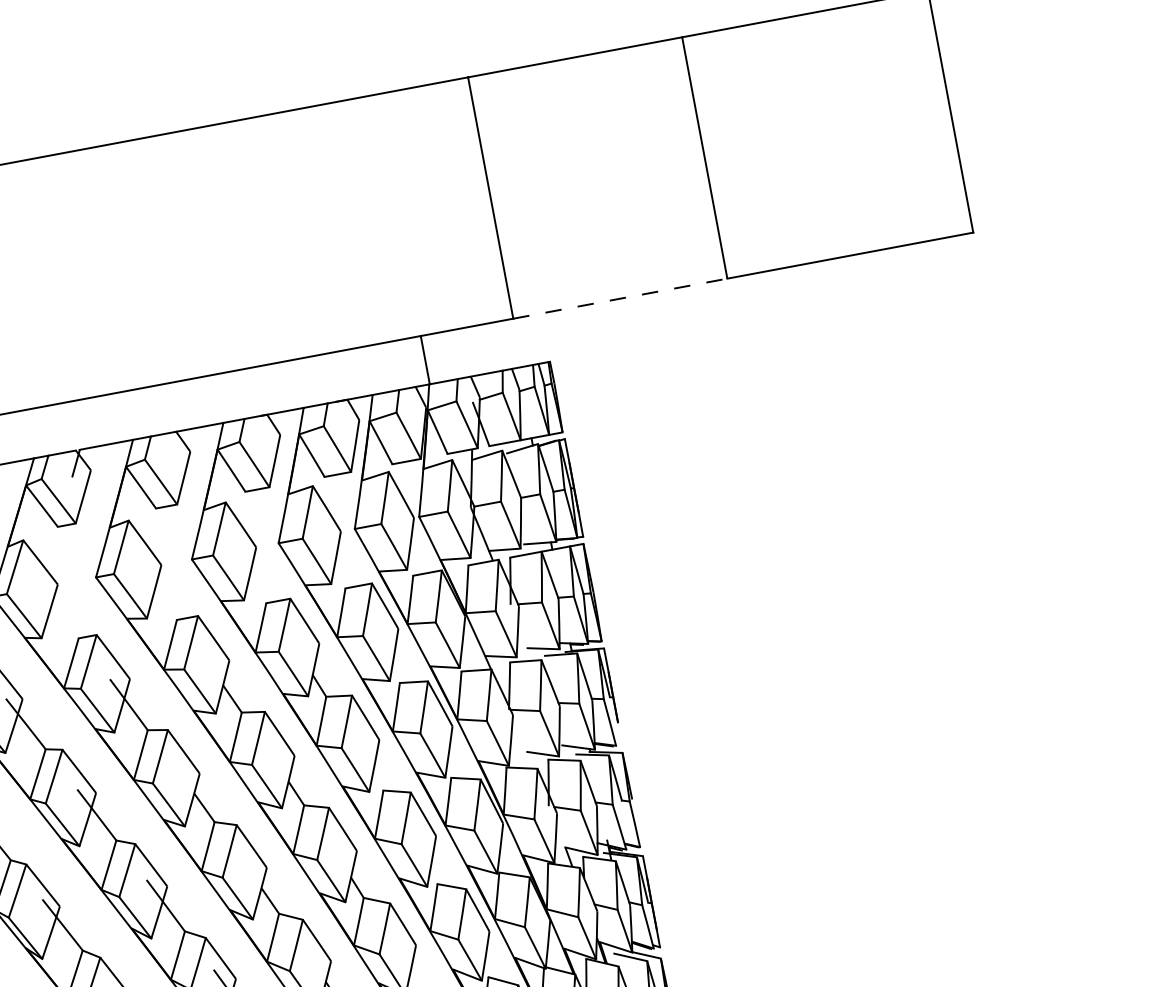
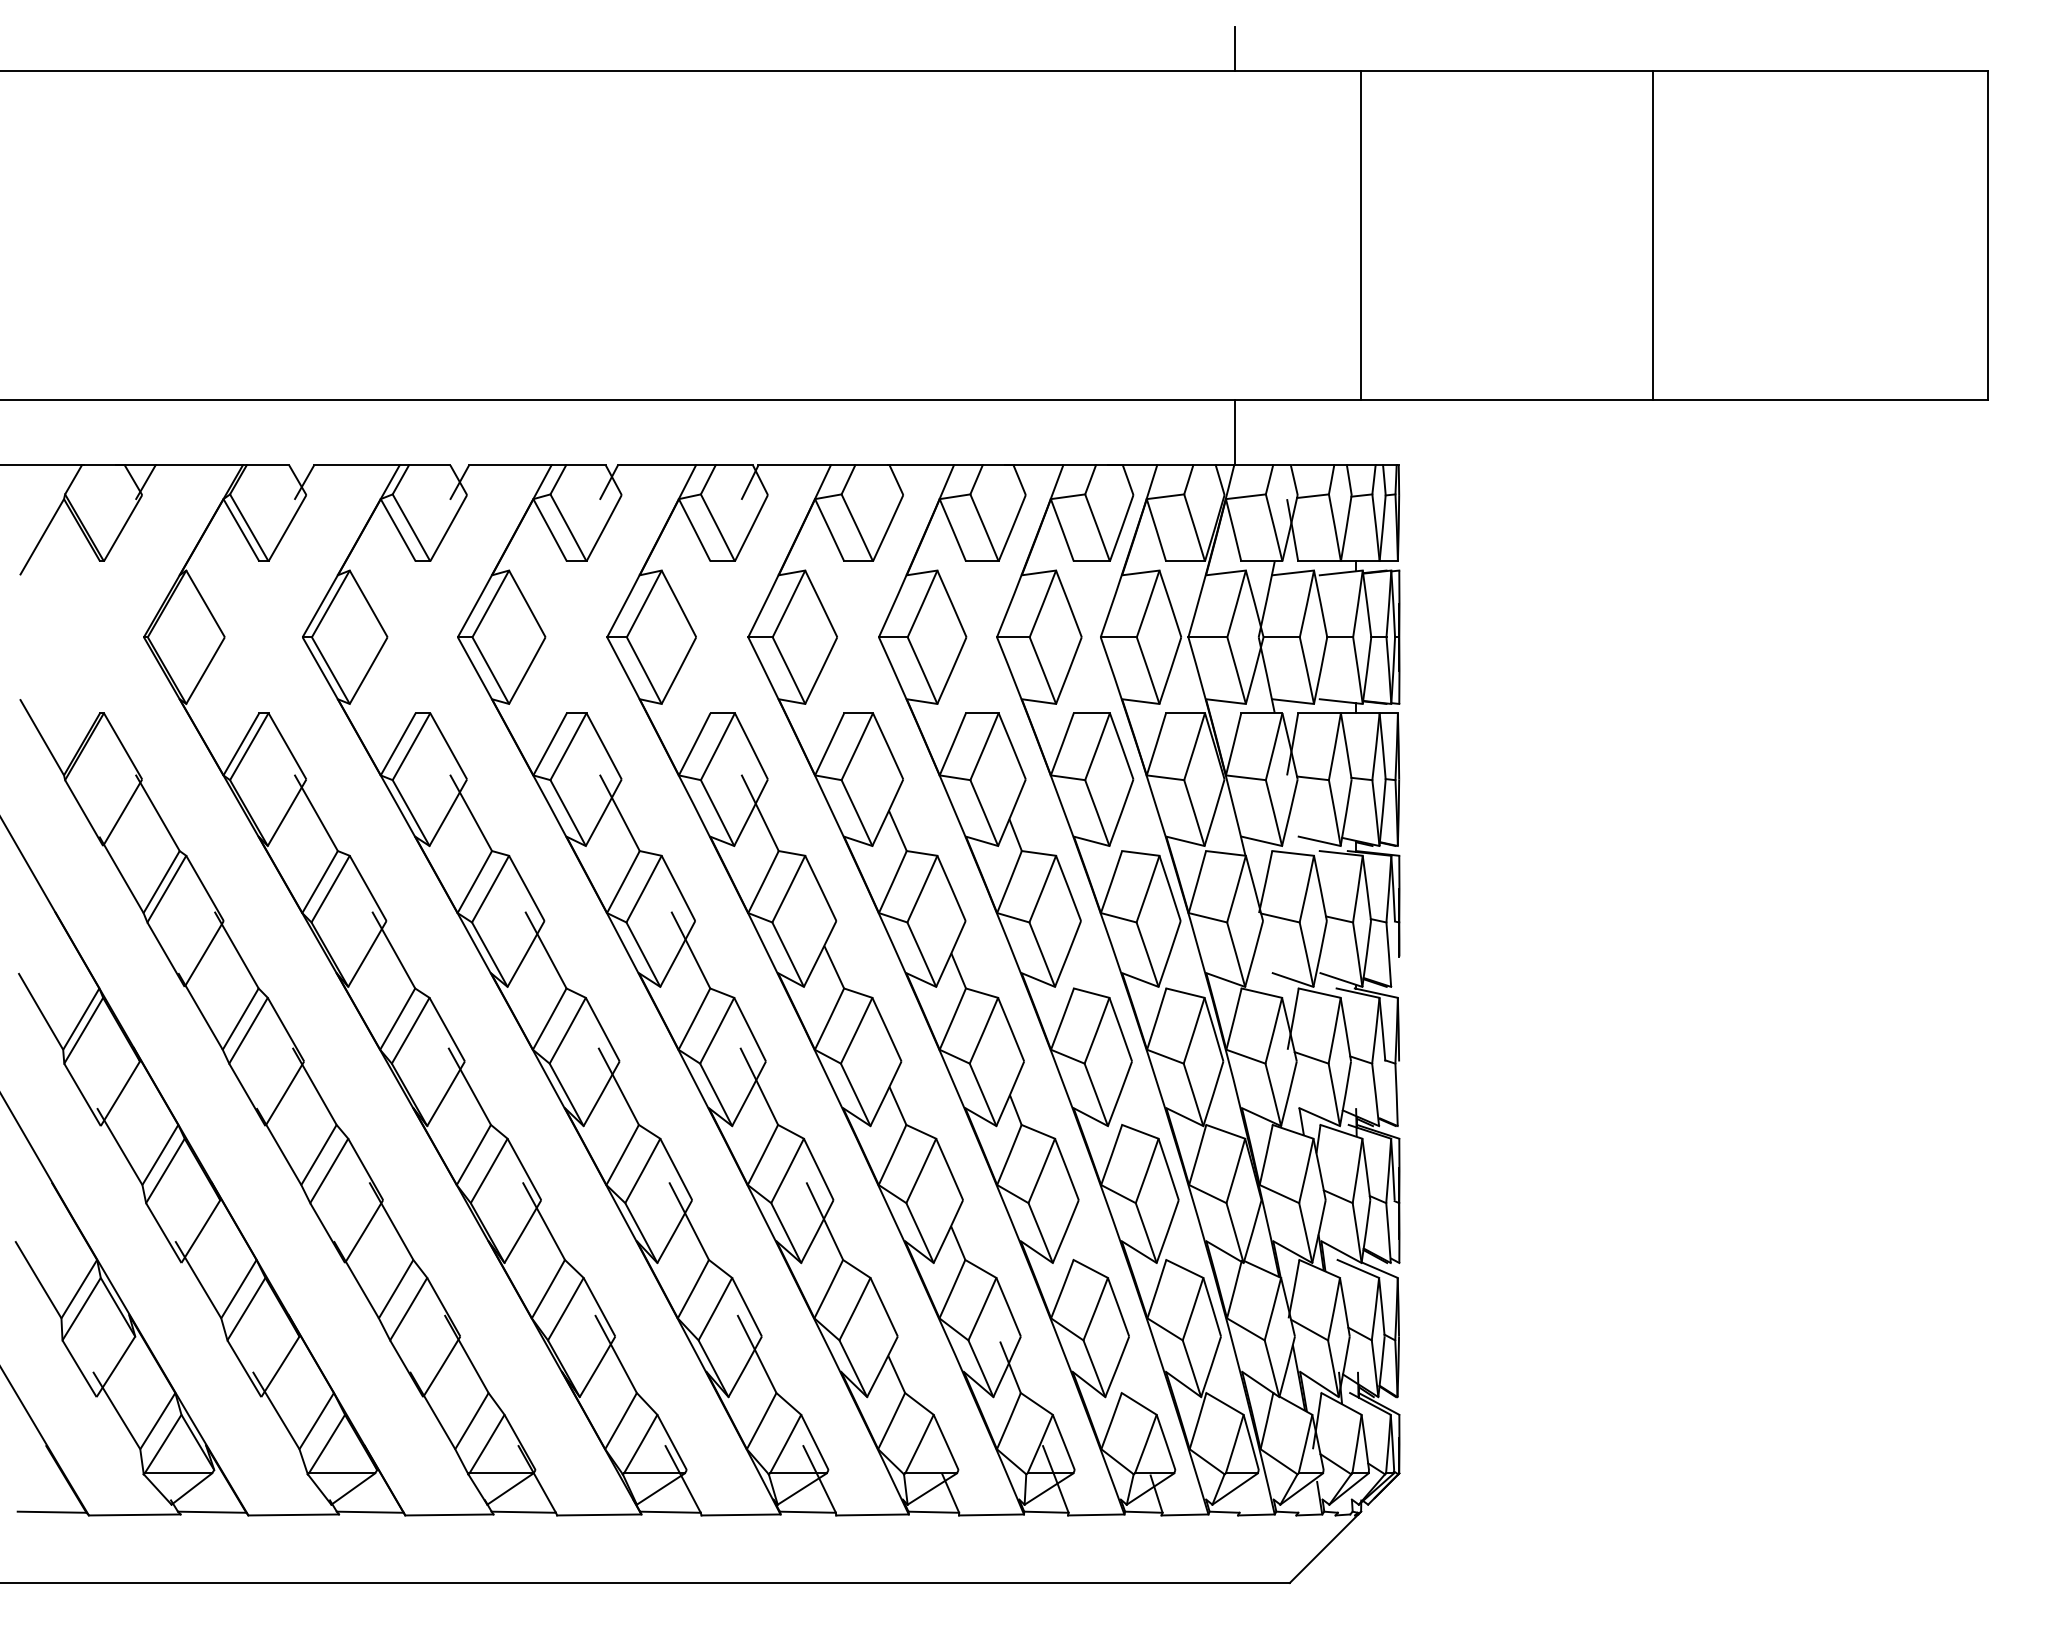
line: (372, 78) -> (1235, 48), added
line: (620, 298) -> (1506, 399), dashed -> solid

